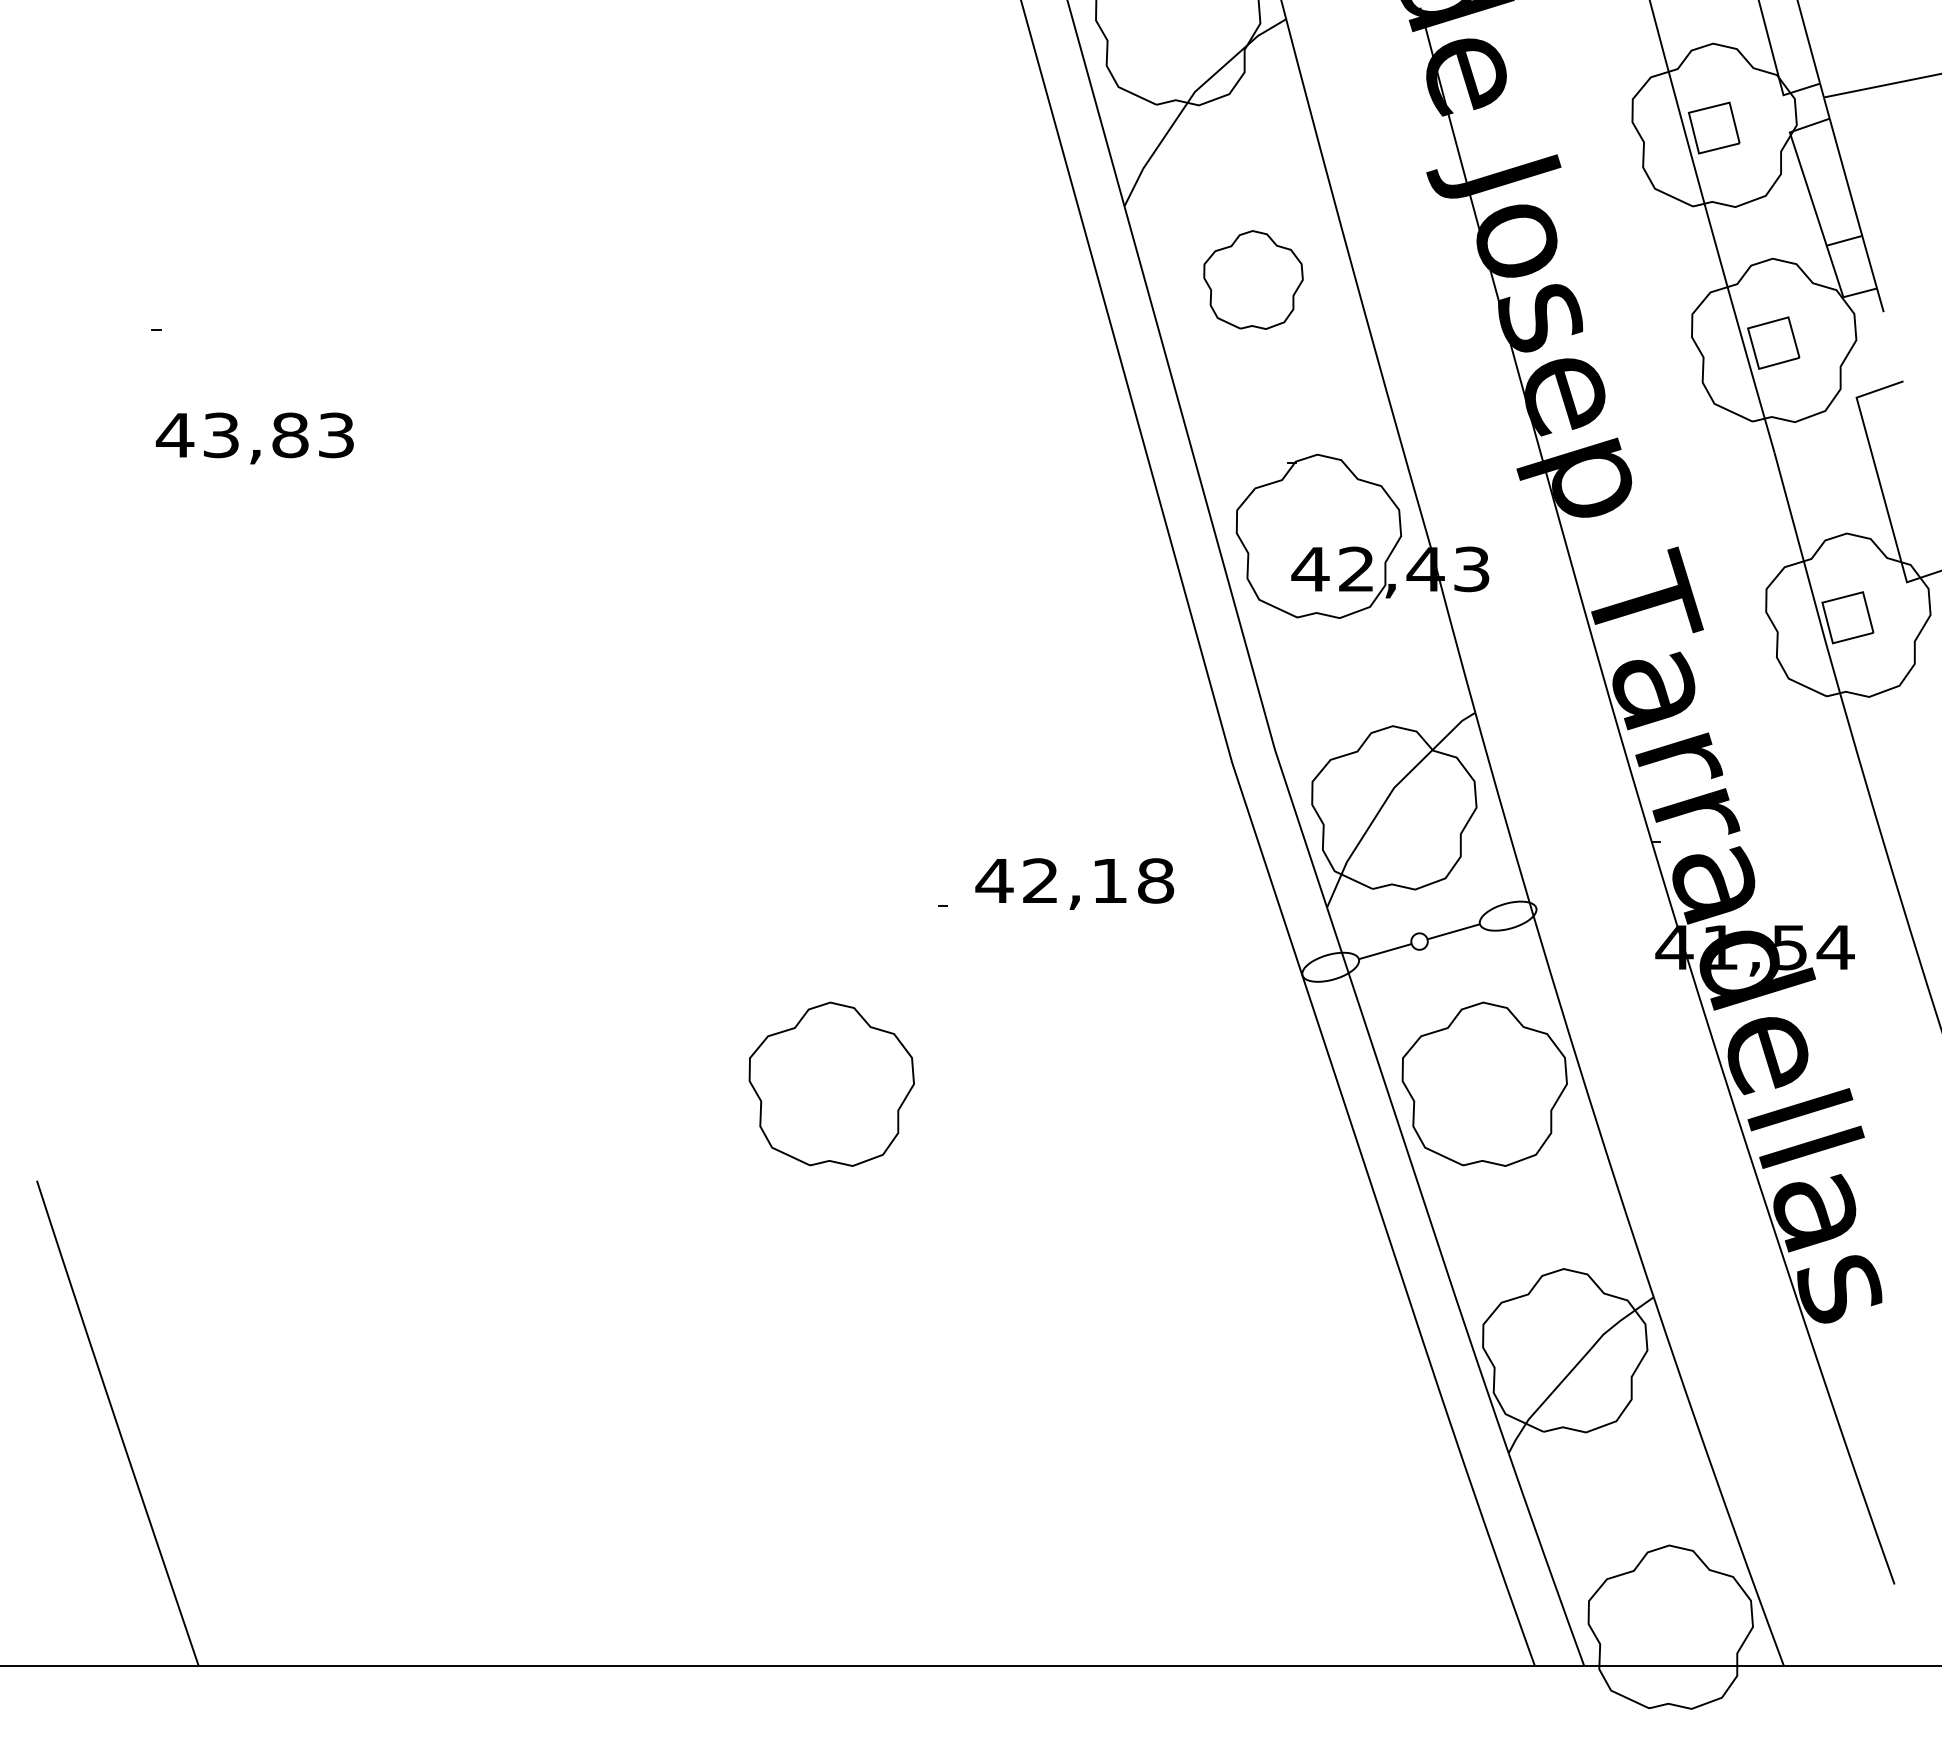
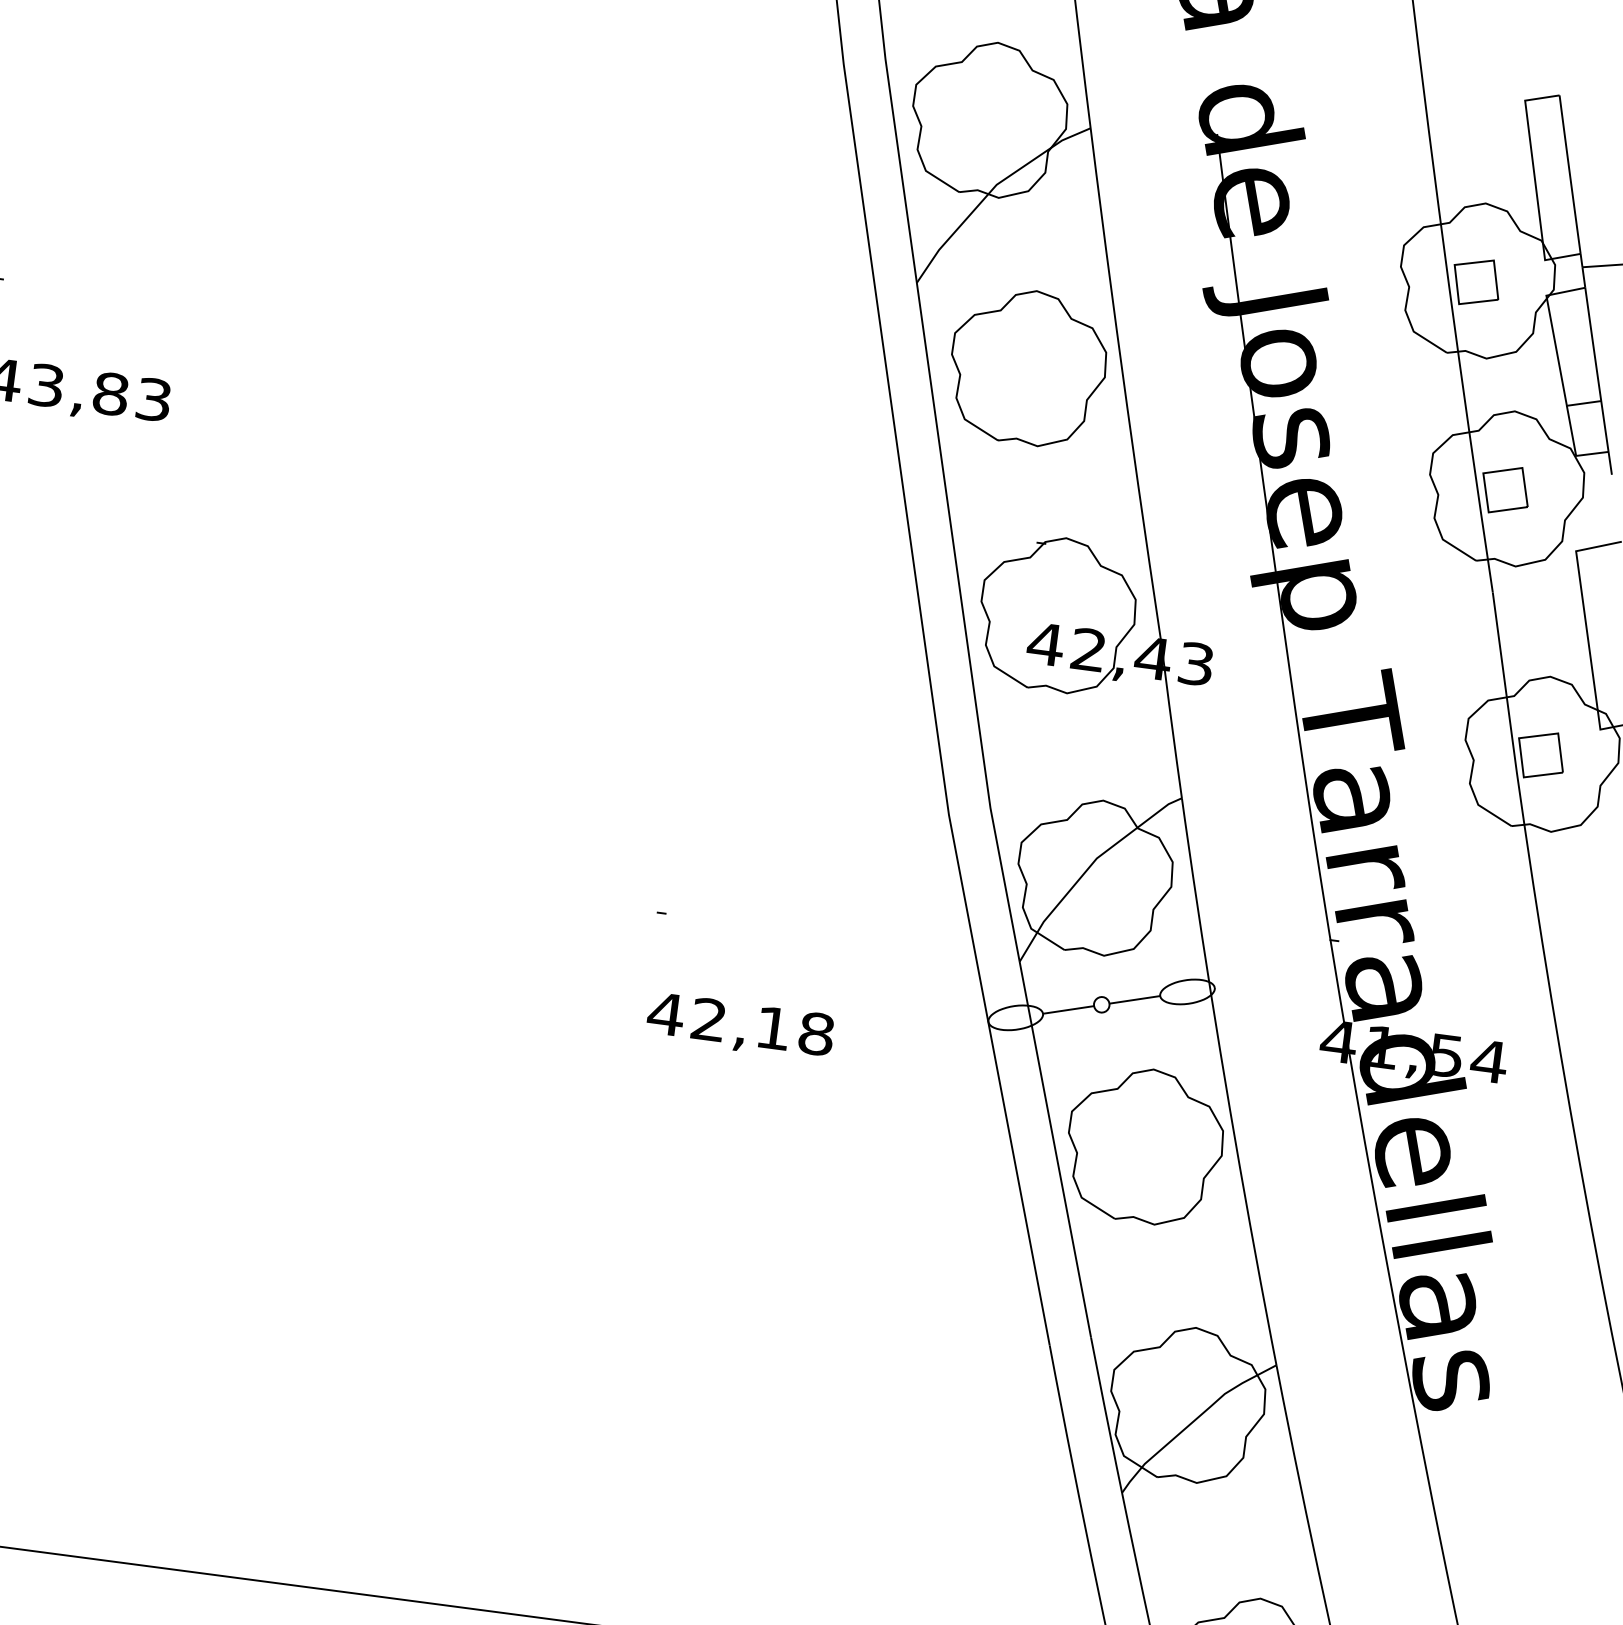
part: (1253, 279) -> (1028, 366), size x1.67
text: (1074, 883) -> (740, 1026), moved
part: (831, 1083) -> (535, 1064), removed

